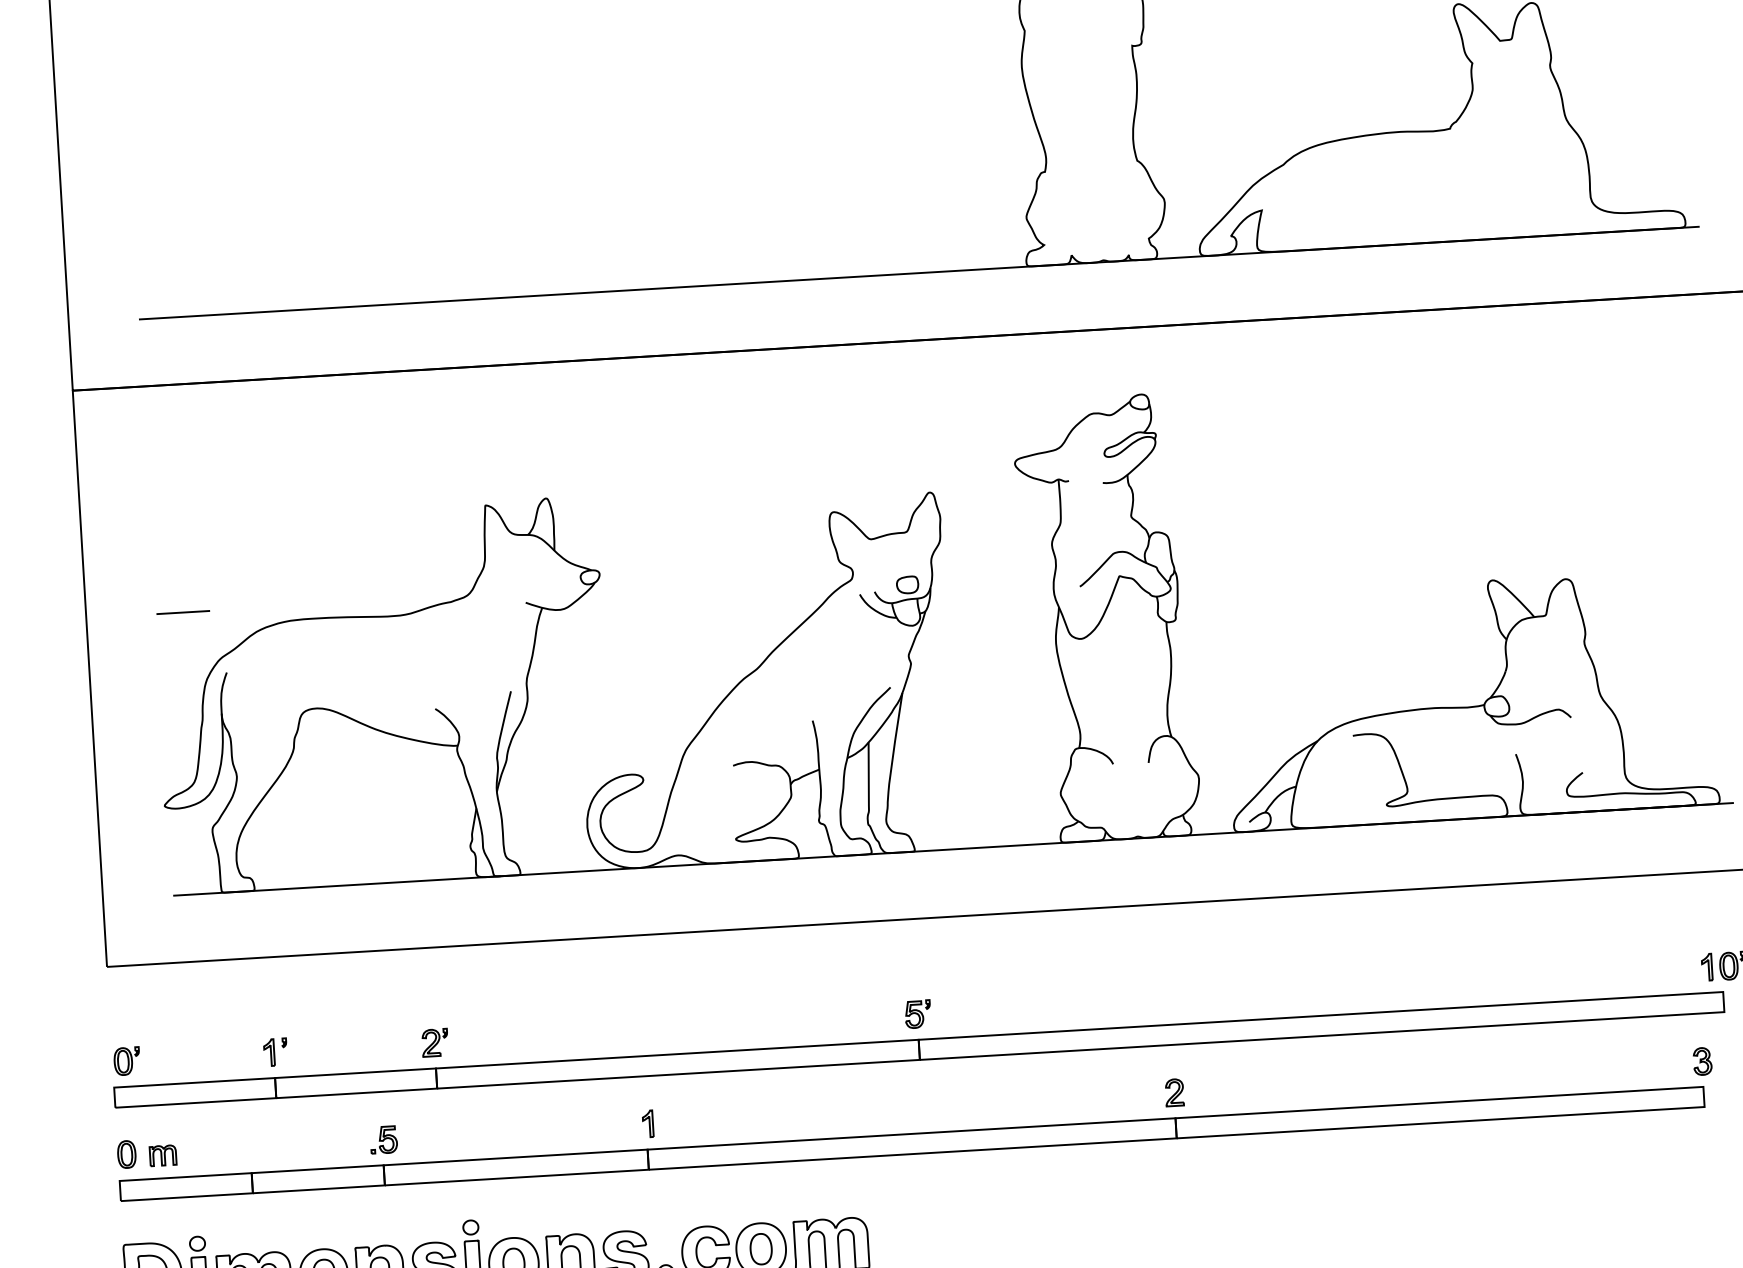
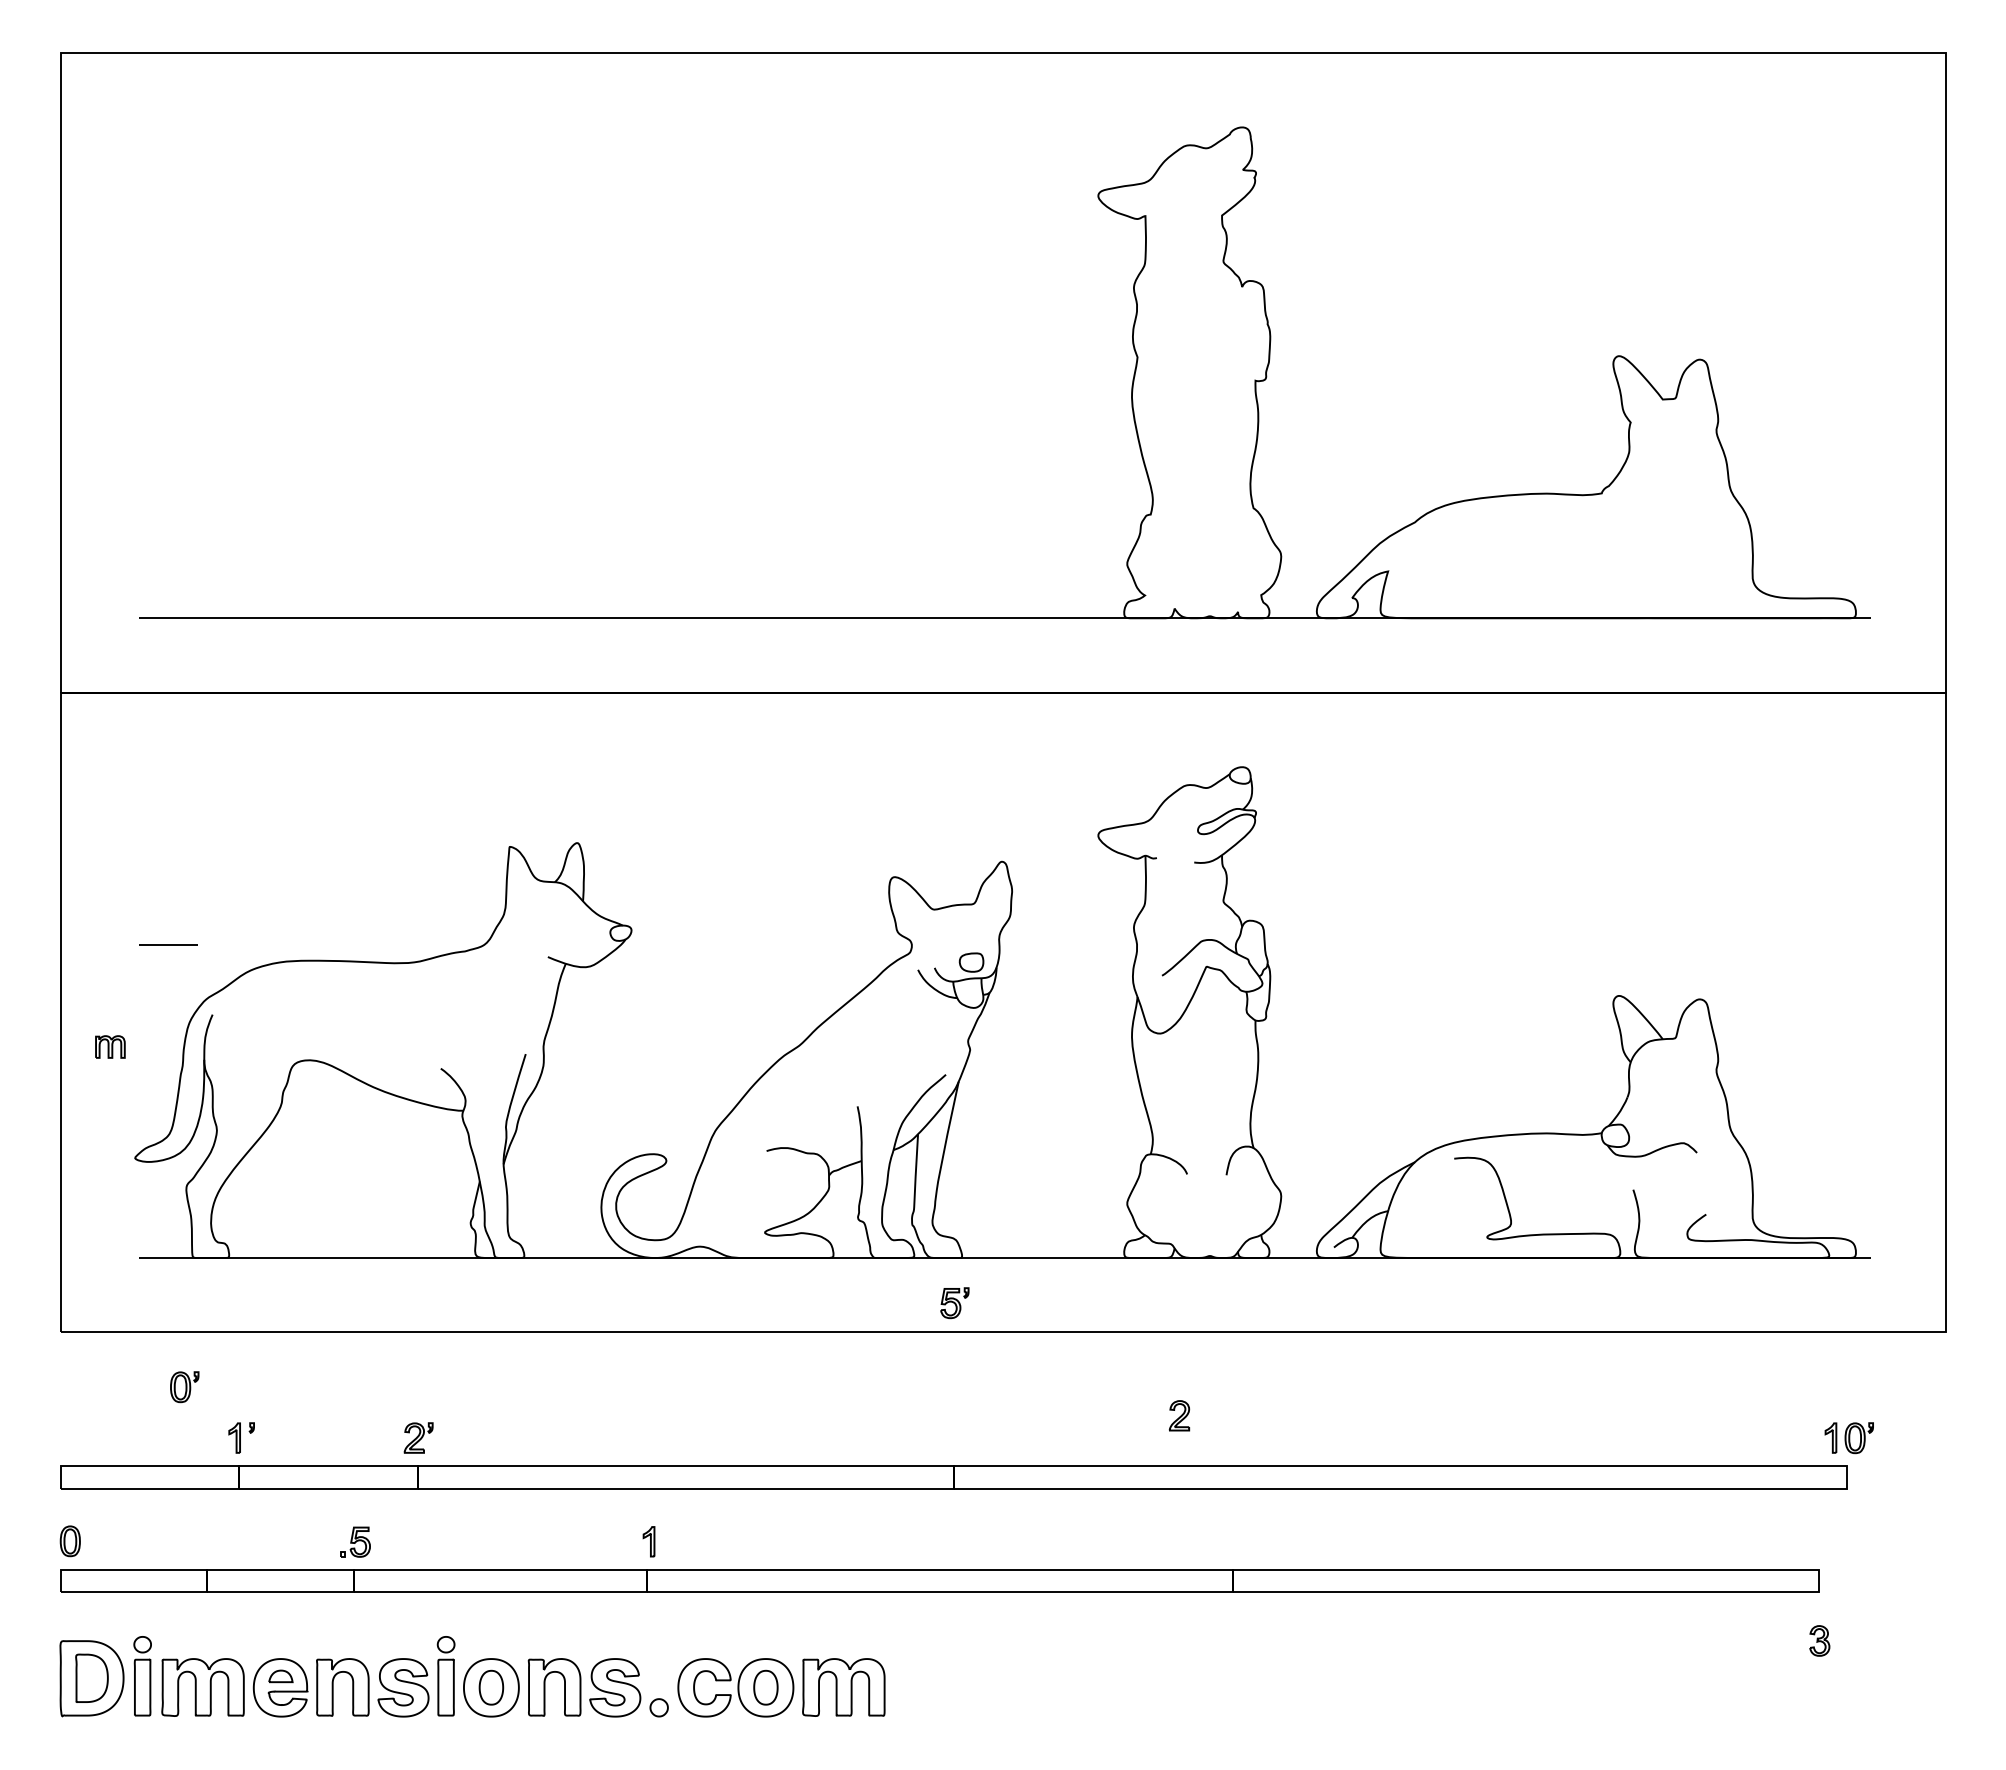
part: (917, 1014) -> (954, 1303), moved
part: (126, 1061) -> (184, 1387), moved
part: (1702, 1061) -> (1819, 1640), moved
part: (1174, 1092) -> (1179, 1415), moved
part: (163, 1155) -> (110, 1046), moved

